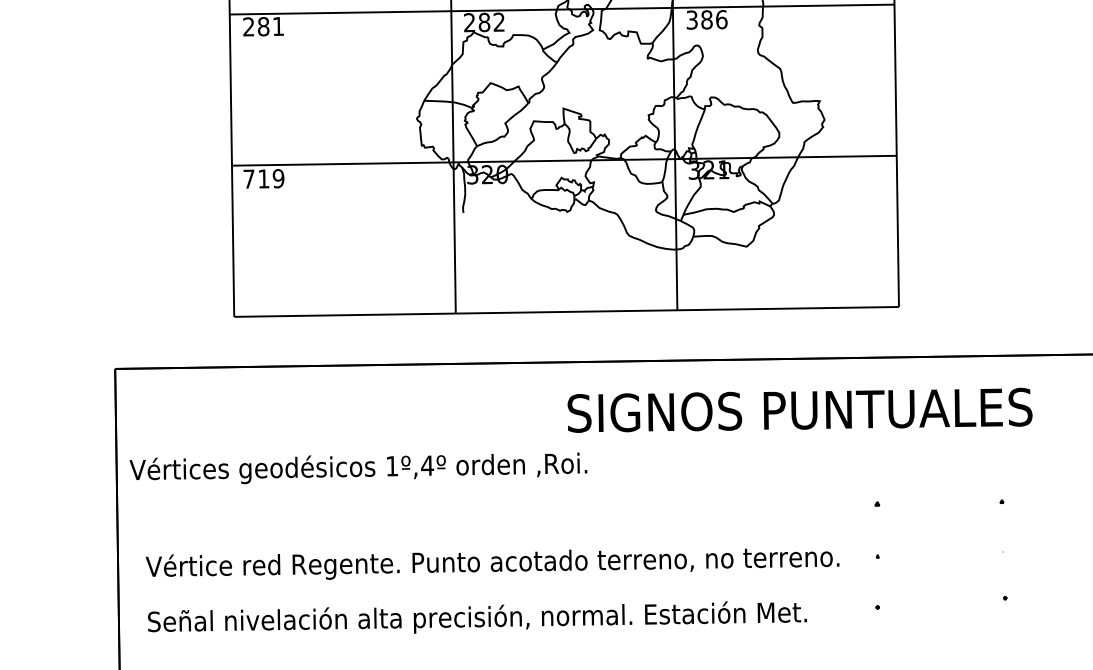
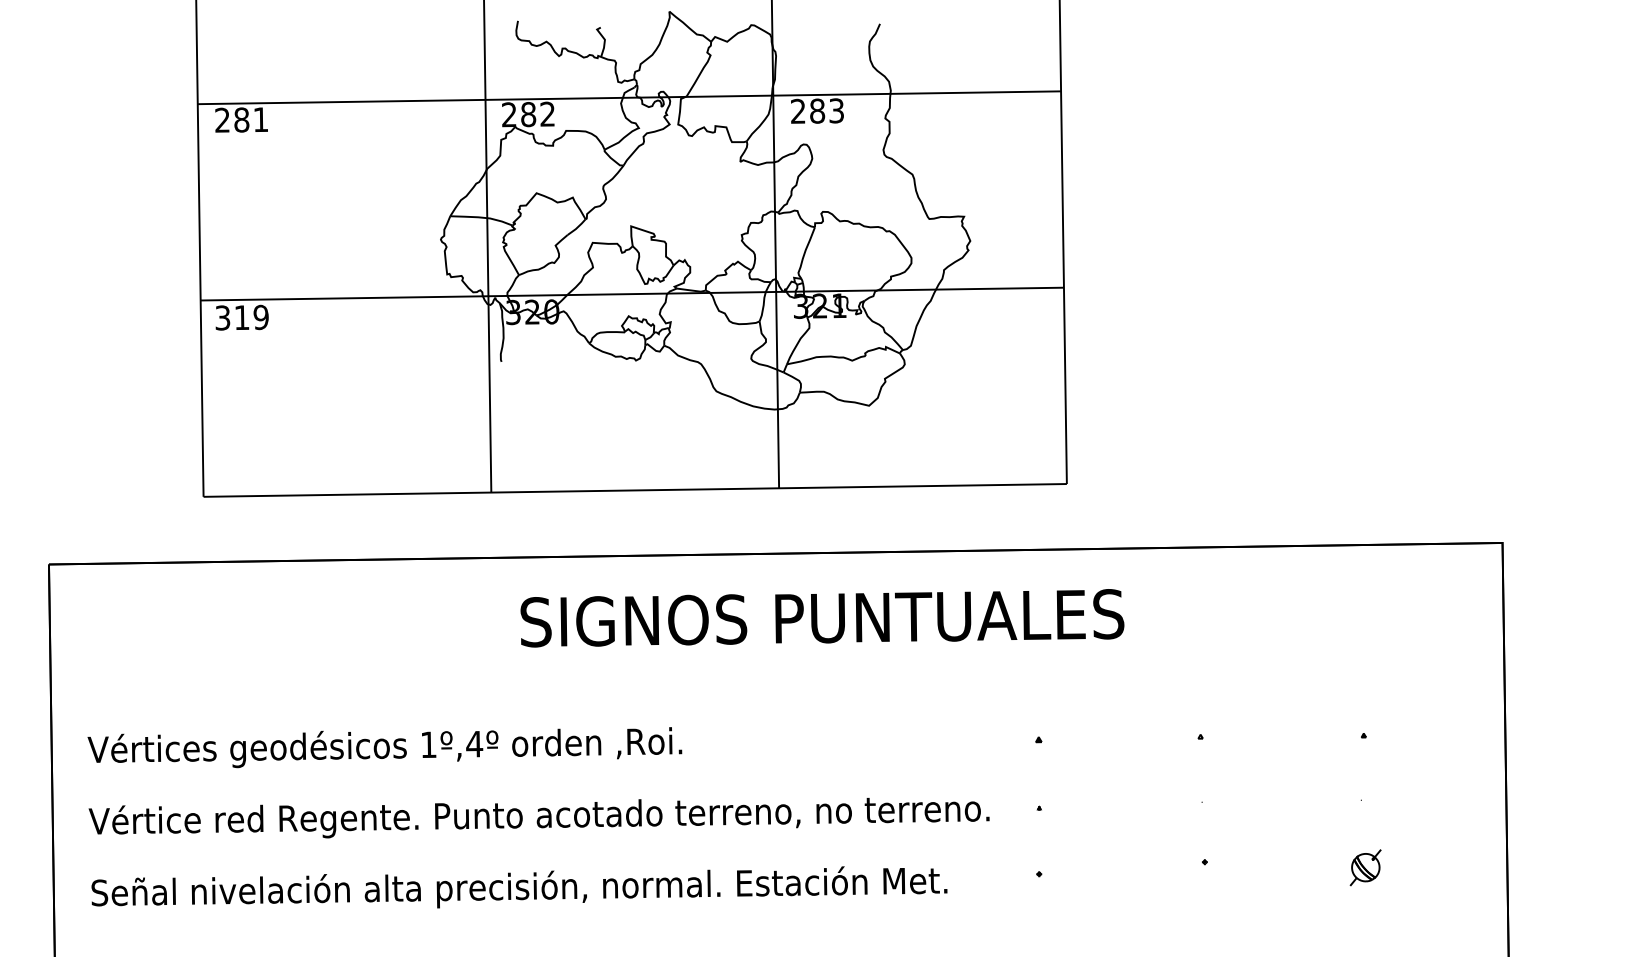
text: (706, 20) -> (817, 111), 386 -> 283
text: (248, 178) -> (222, 317), 719 -> 319
text: (800, 410) -> (822, 618), moved
text: (358, 468) -> (384, 747), moved

